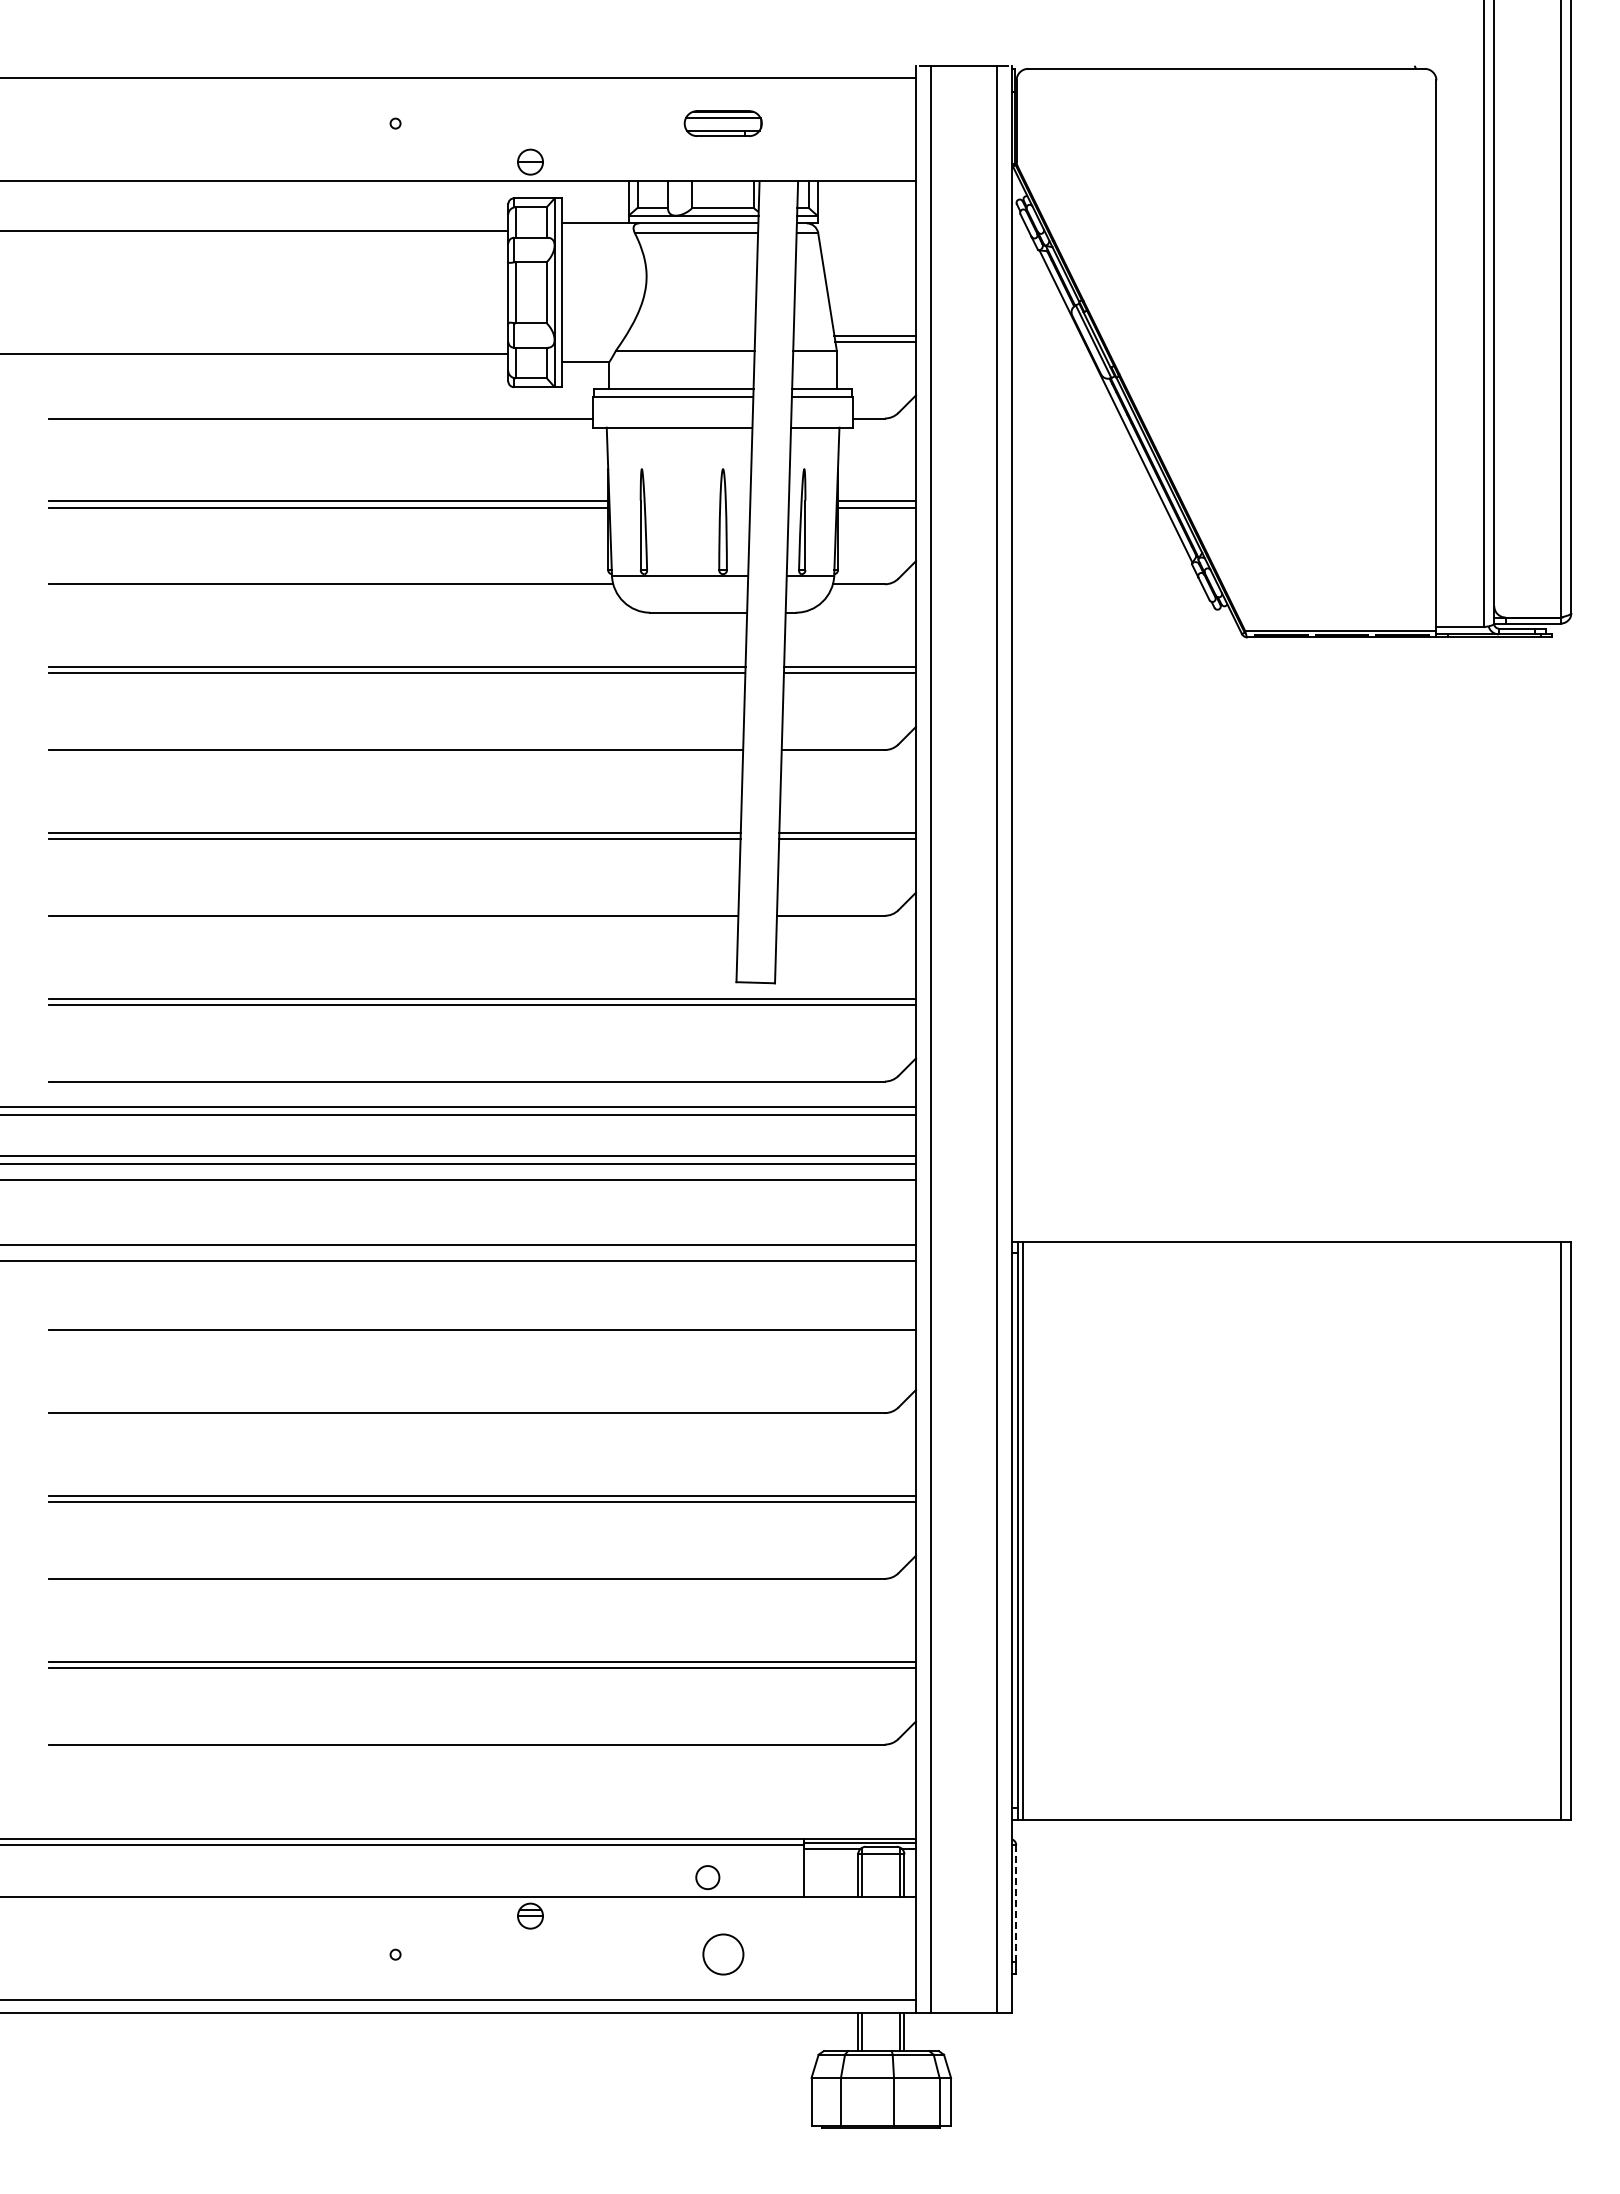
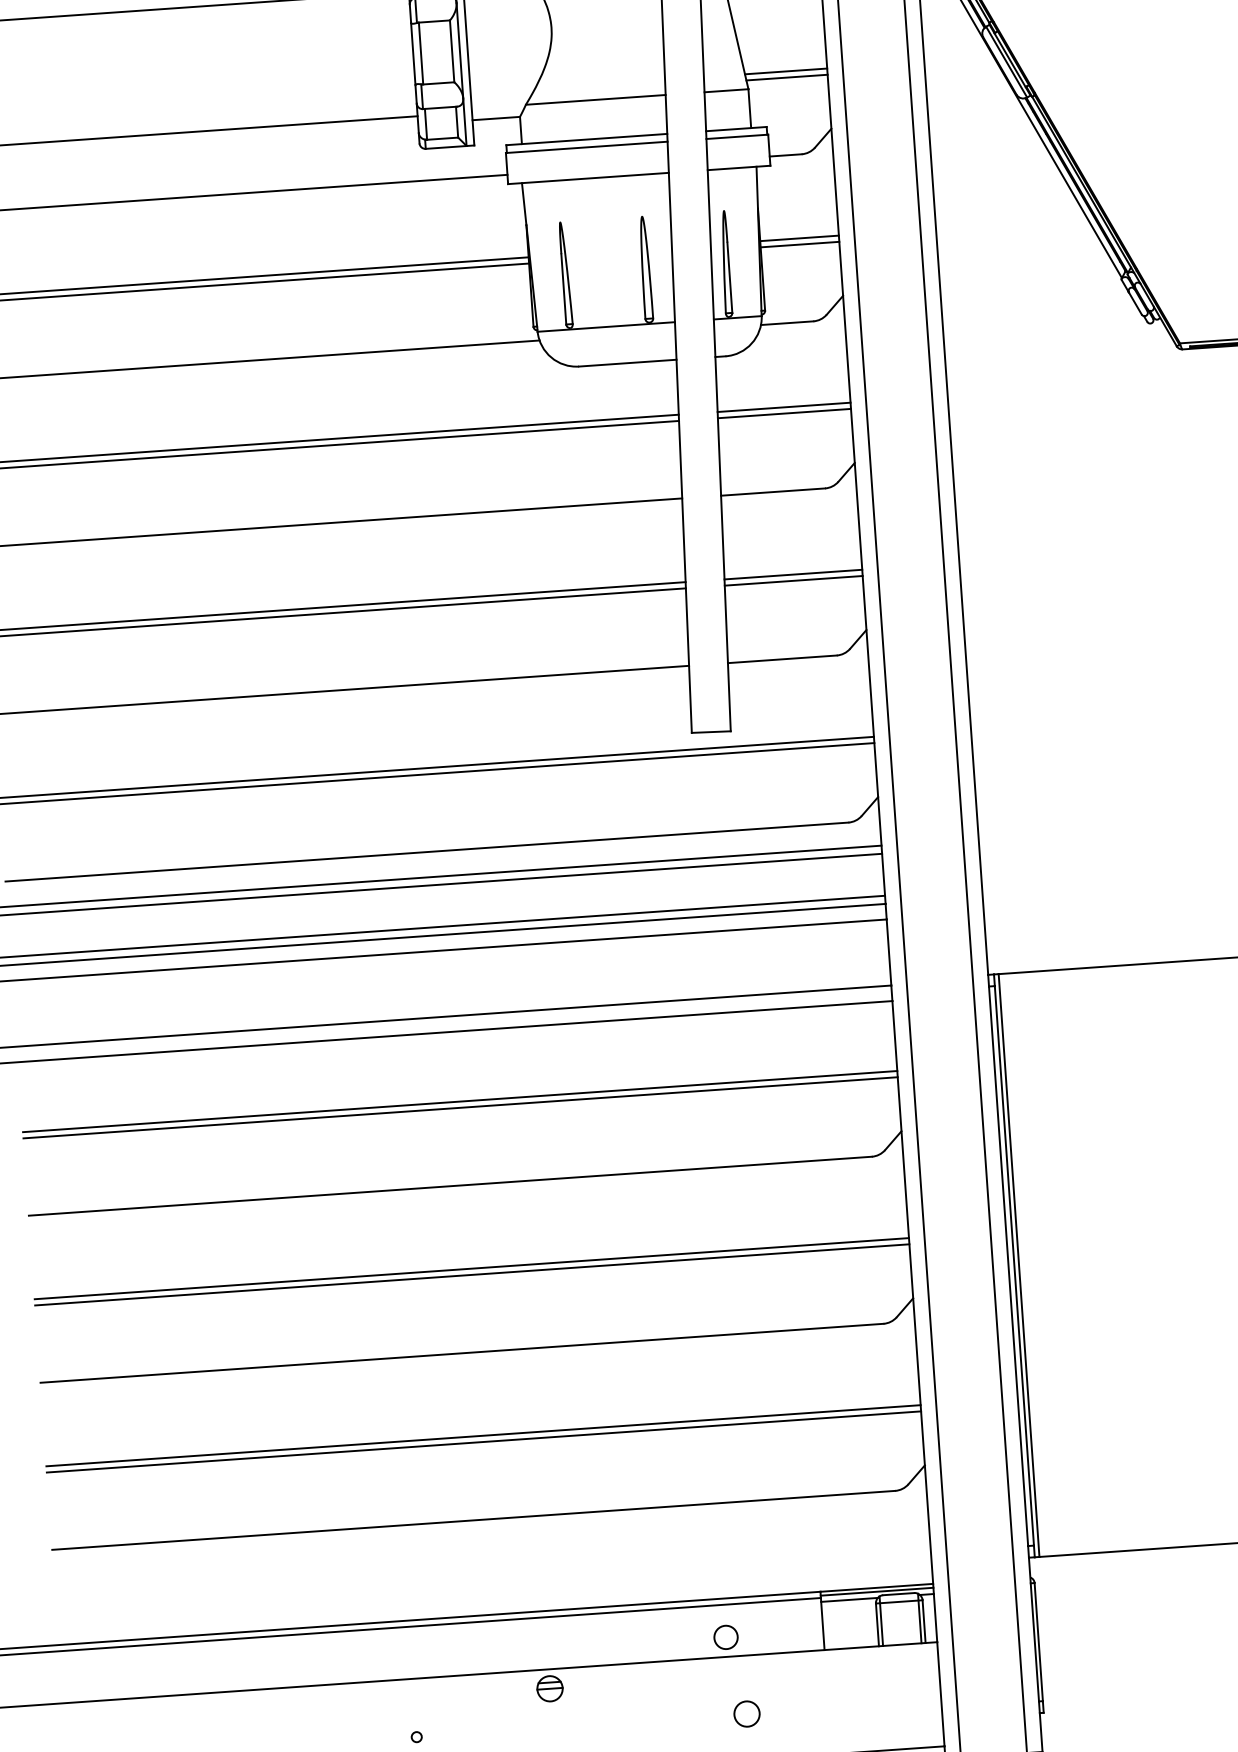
line: (482, 1336) -> (460, 1107), added
line: (1016, 1903) -> (1039, 1641), dashed -> solid
circle: (722, 1954) -> (746, 1713), size x0.62

